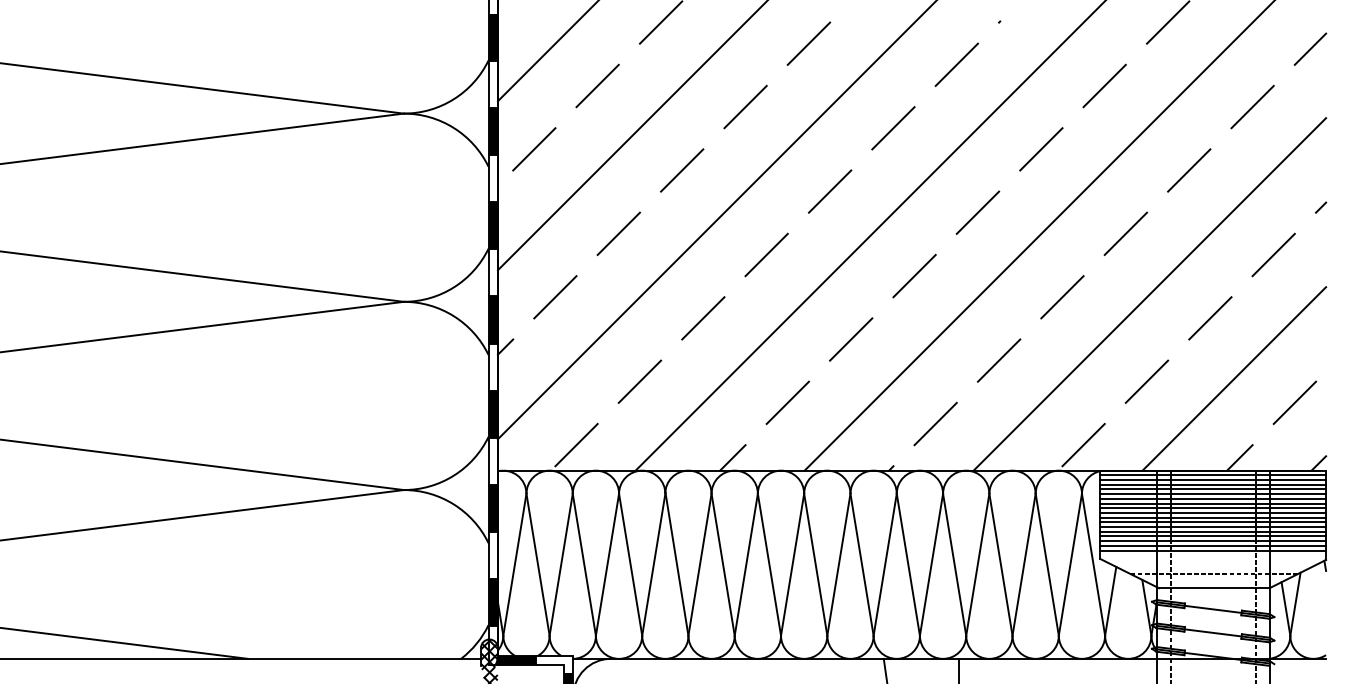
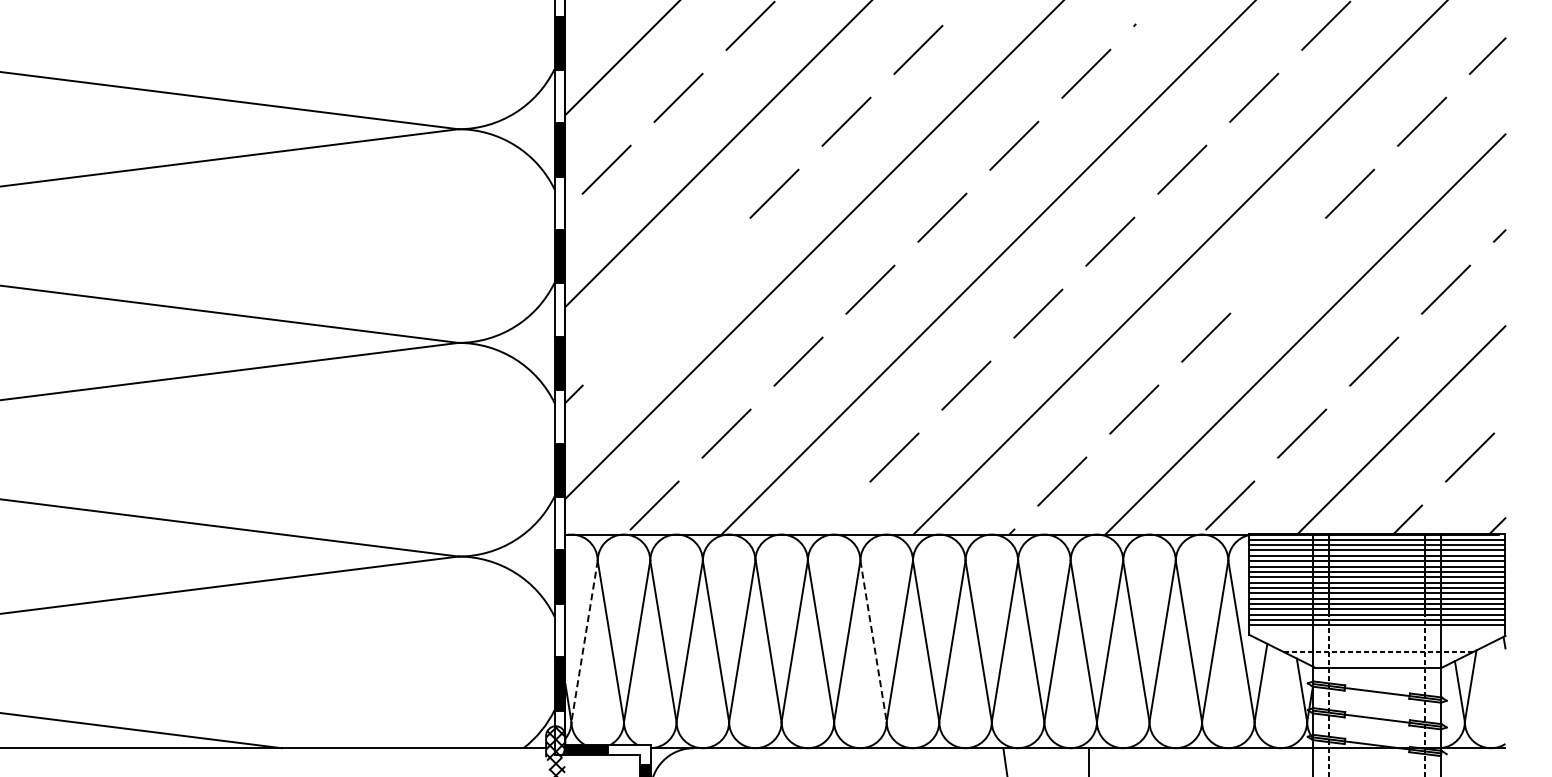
line: (618, 233) -> (702, 265), removed
line: (1126, 233) -> (1278, 265), removed
line: (555, 297) -> (630, 337), removed
line: (732, 457) -> (831, 519), removed
line: (514, 564) -> (584, 641), solid -> dashed
line: (769, 564) -> (873, 641), solid -> dashed

